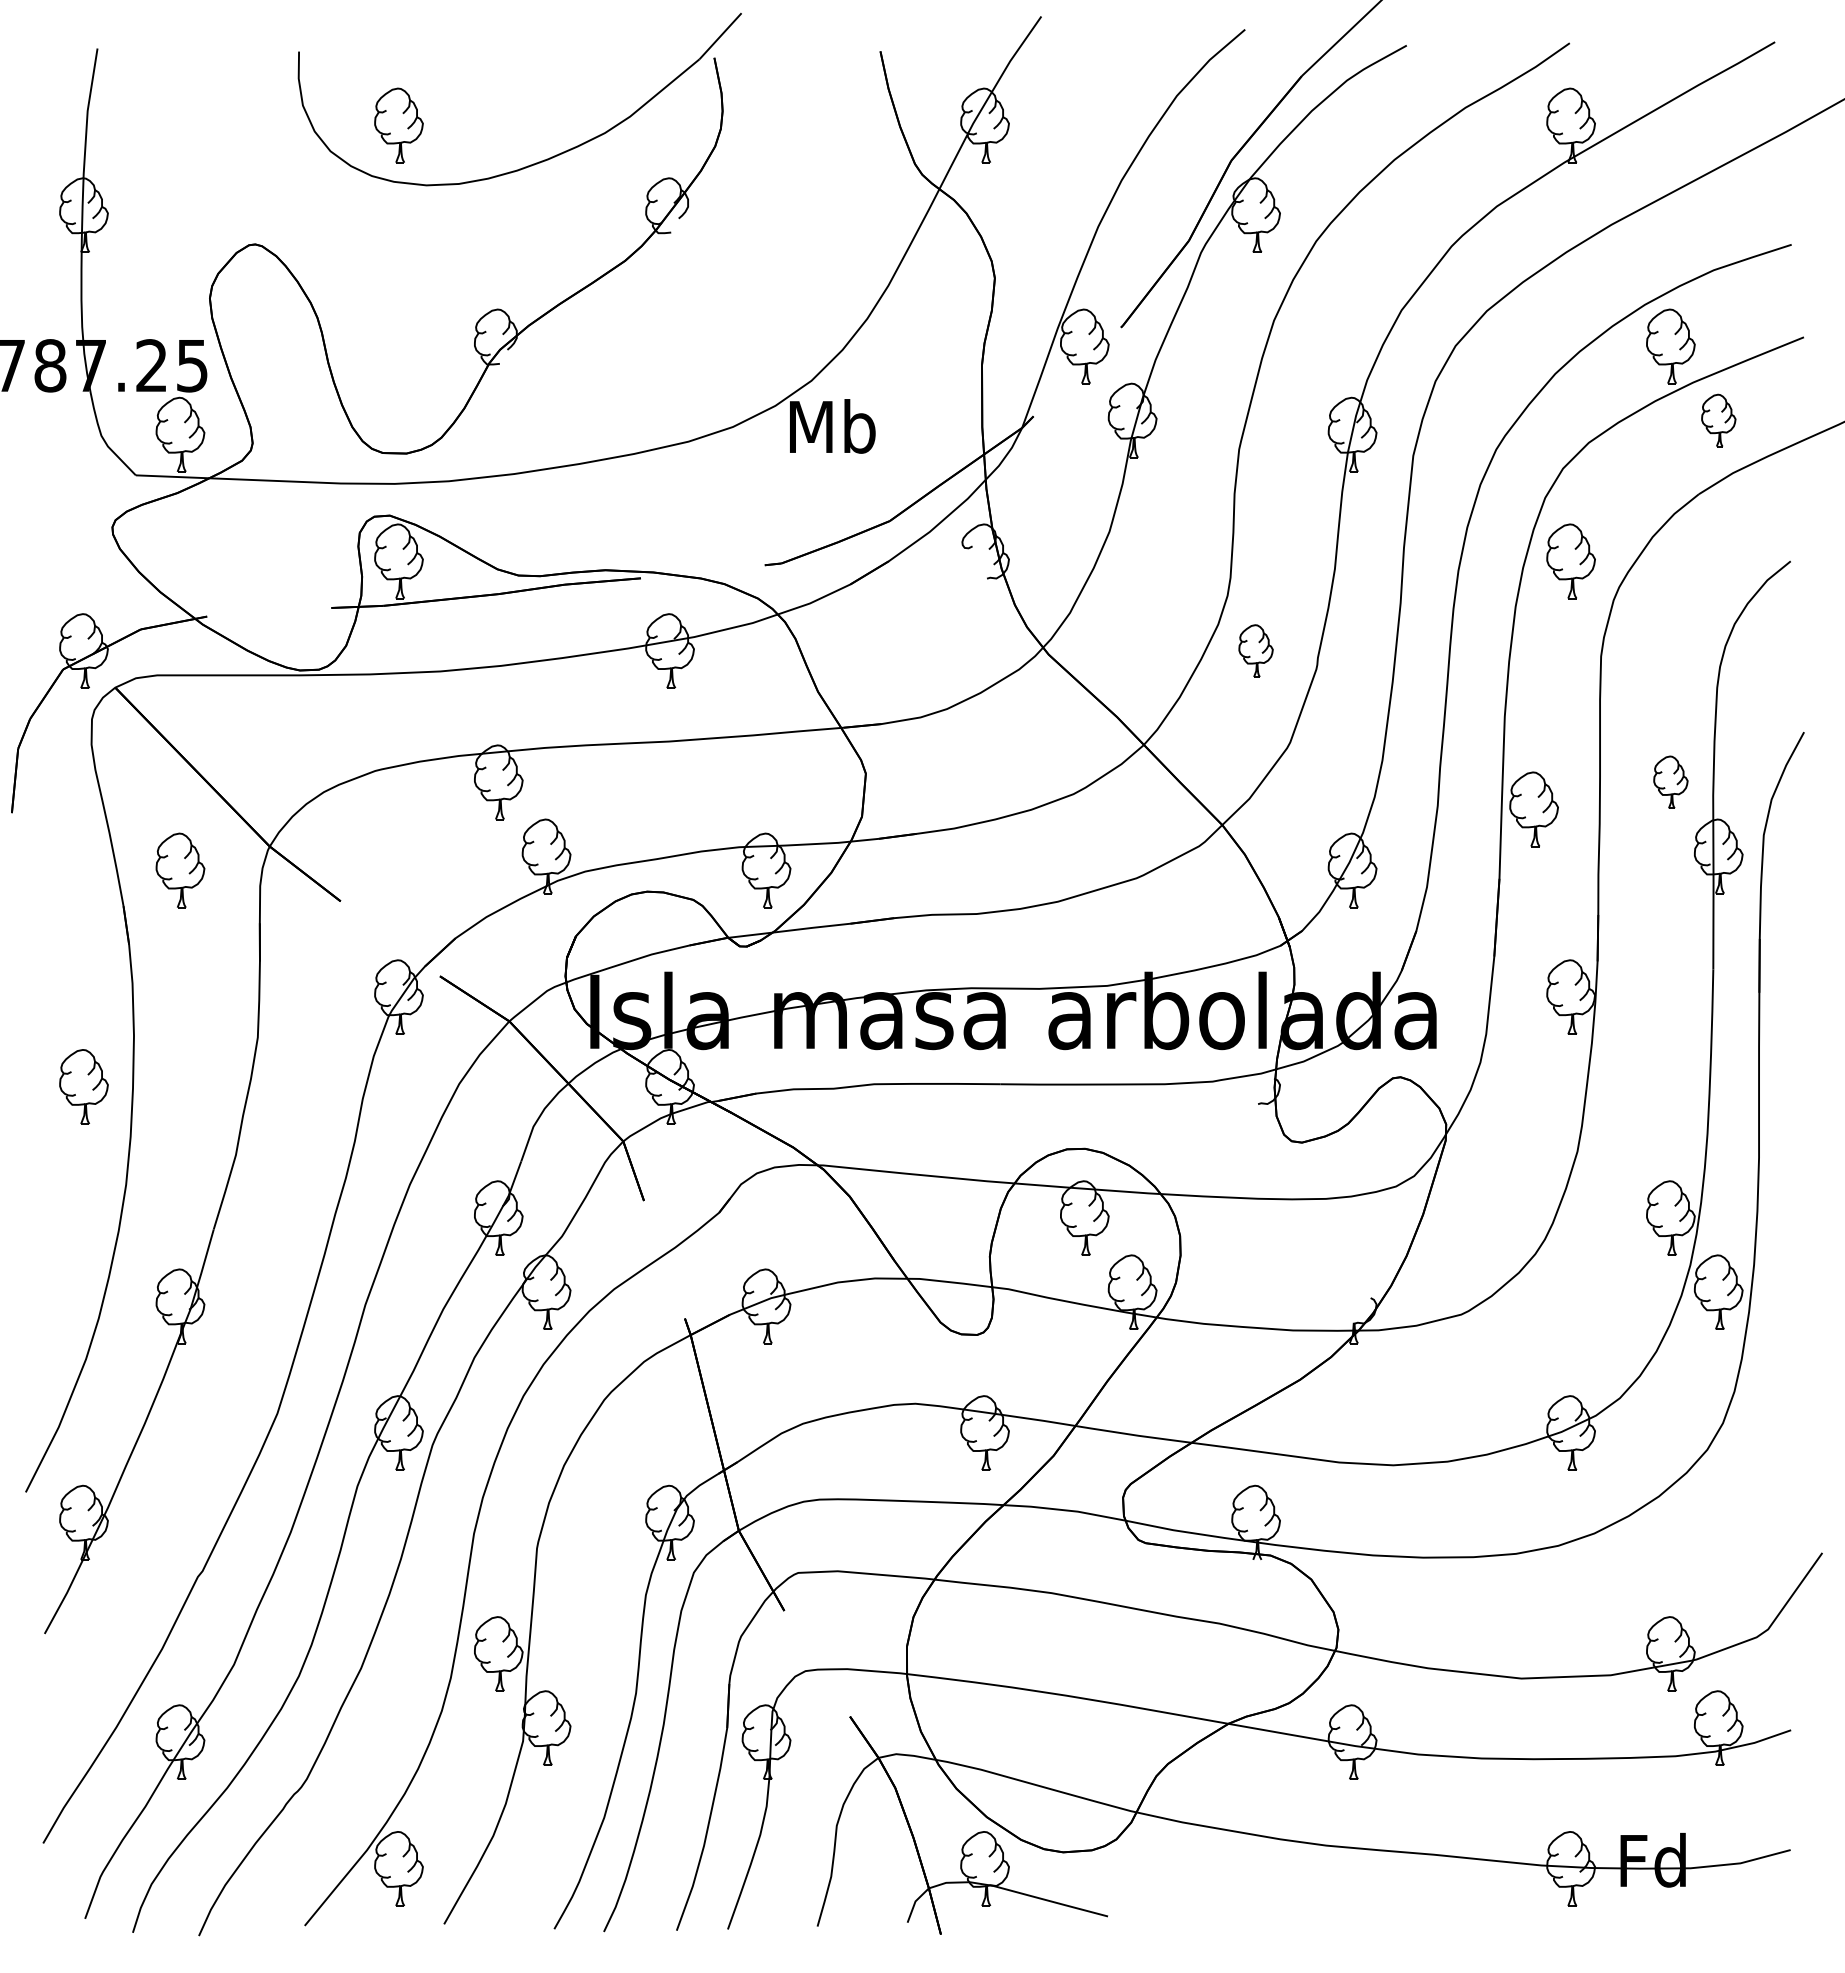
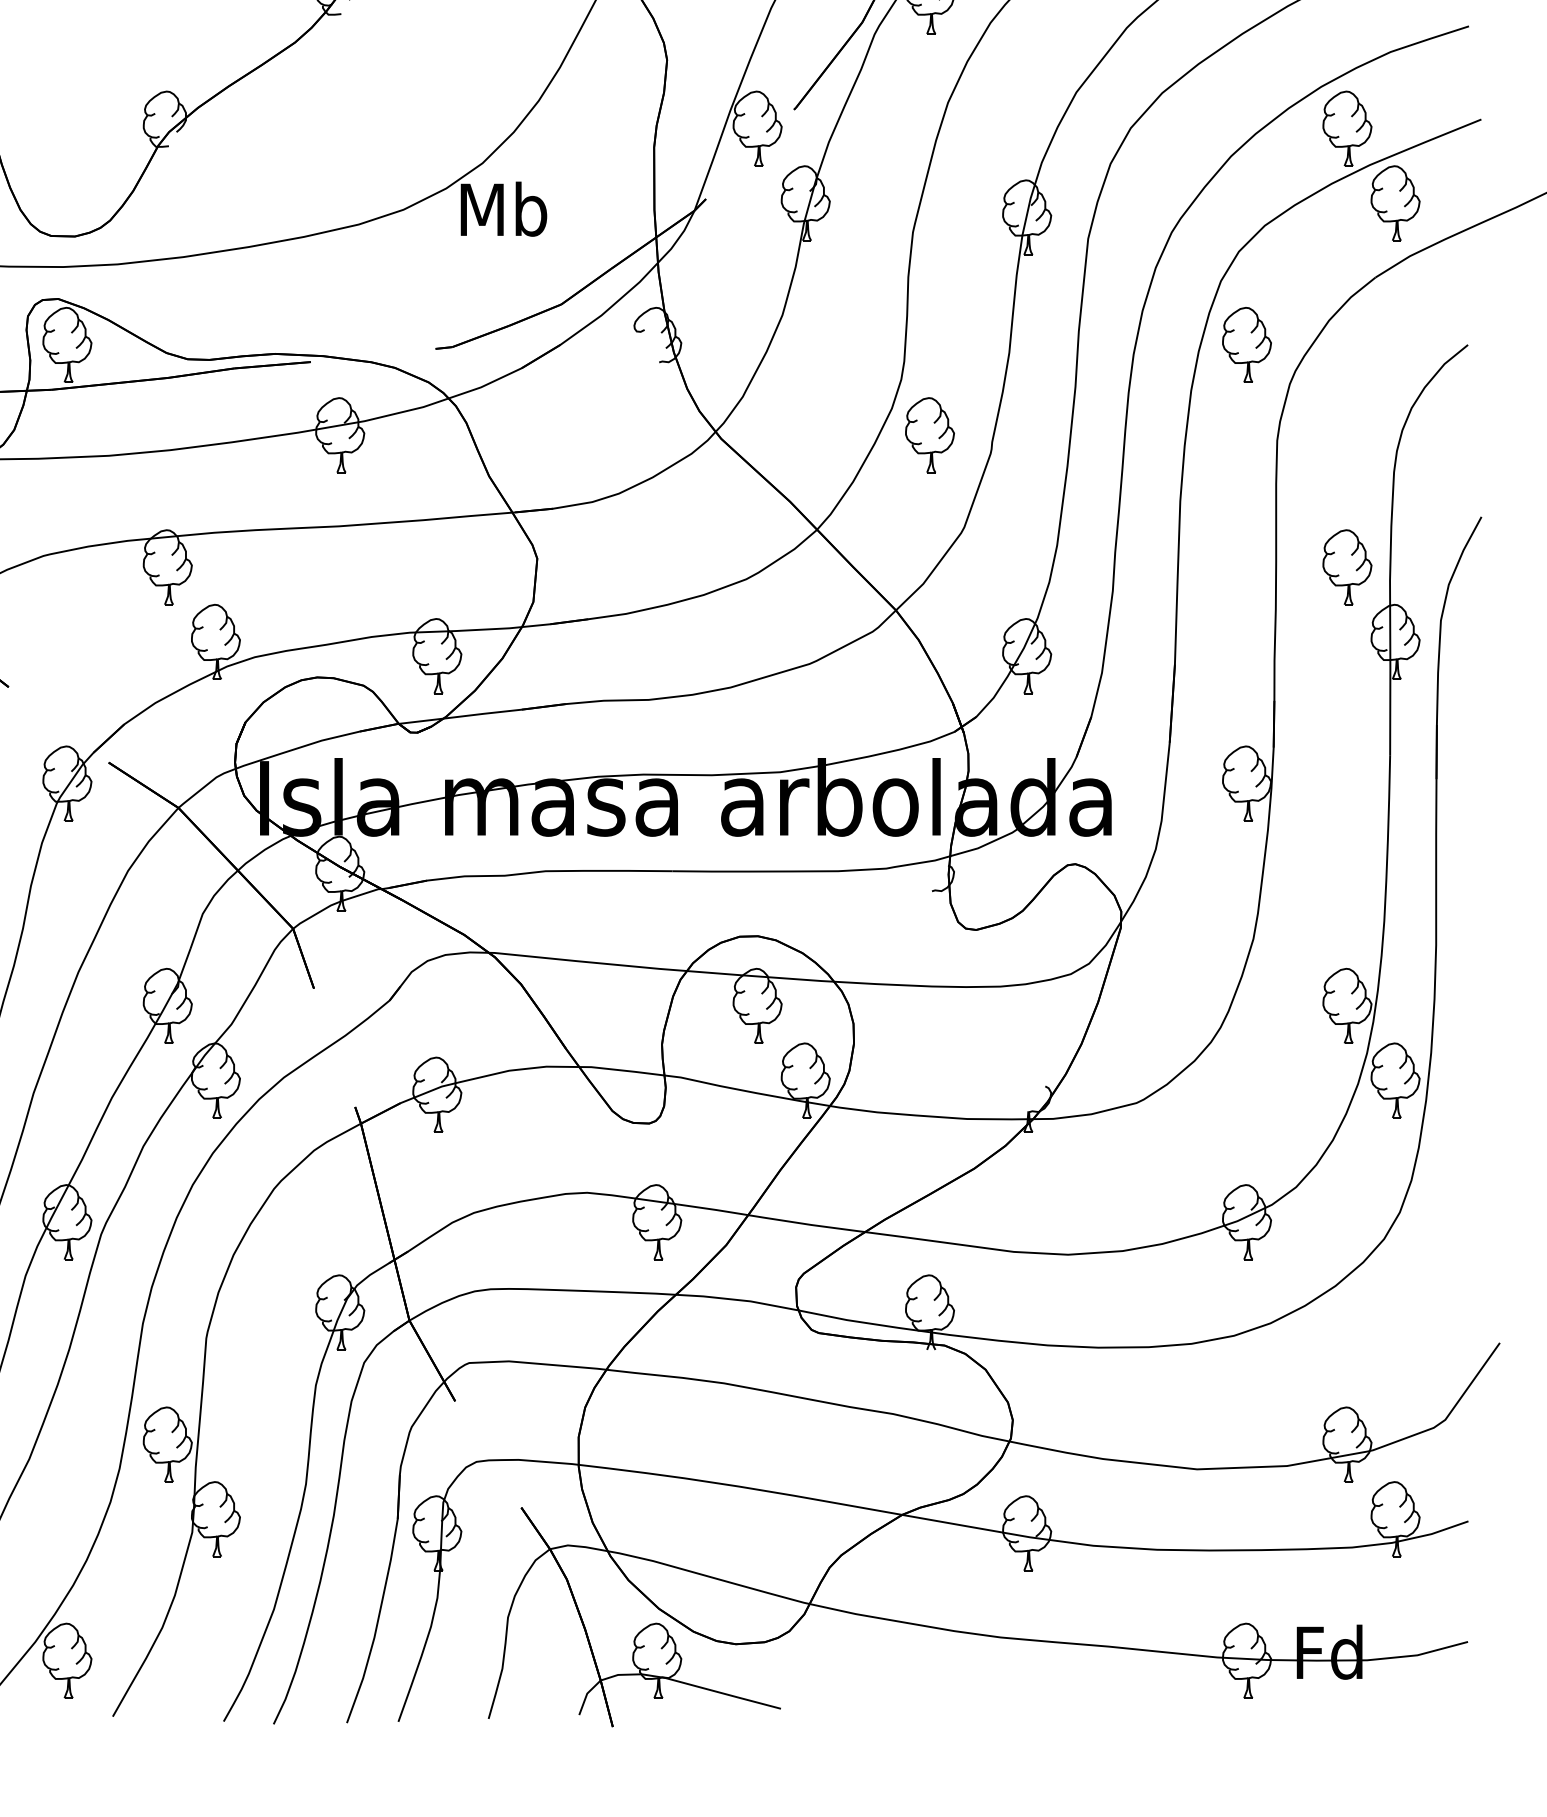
part: (1718, 420) -> (1395, 203), size x1.43
part: (1255, 650) -> (929, 434), size x1.43
part: (1670, 782) -> (1347, 567), size x1.43
part: (1533, 809) -> (1209, 594), removed

